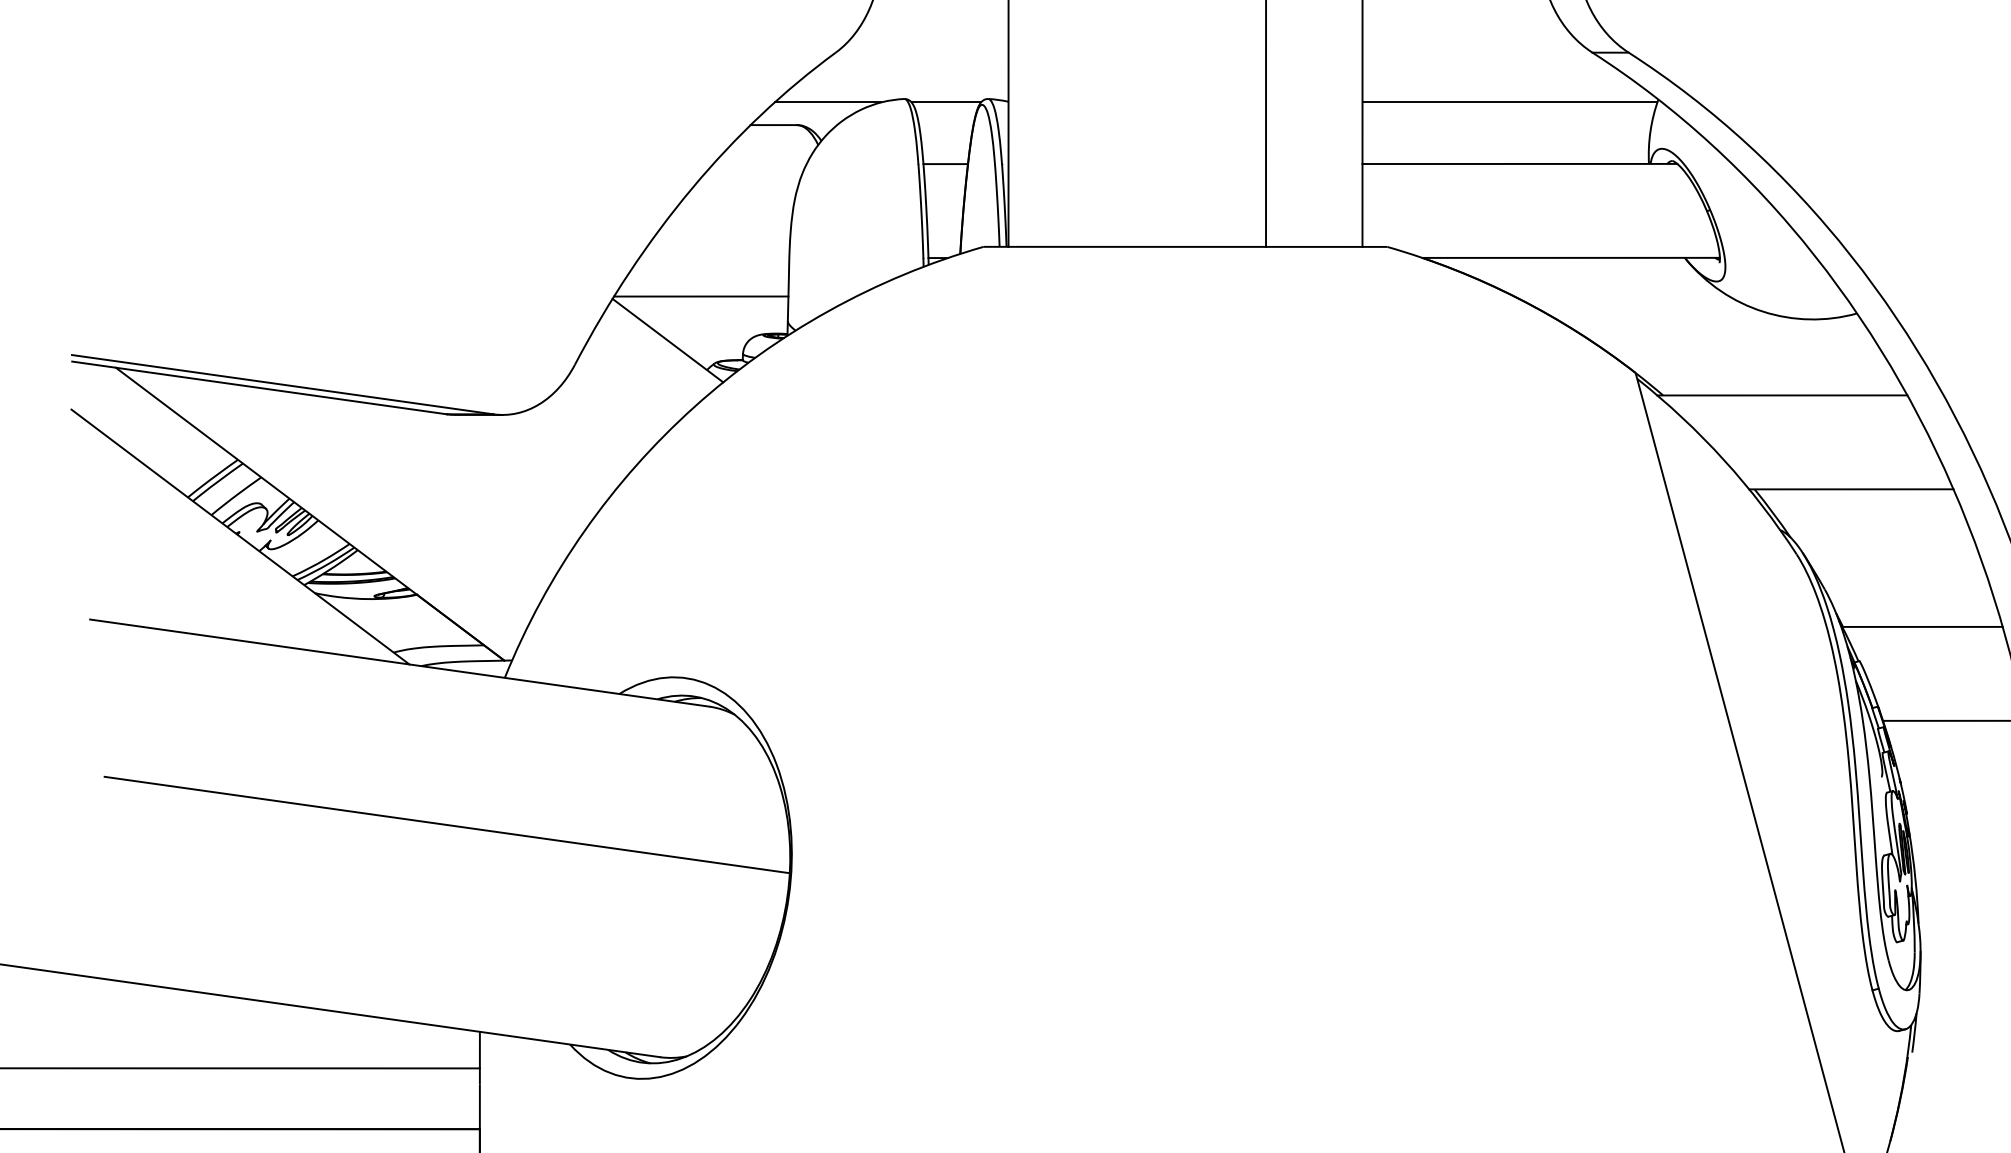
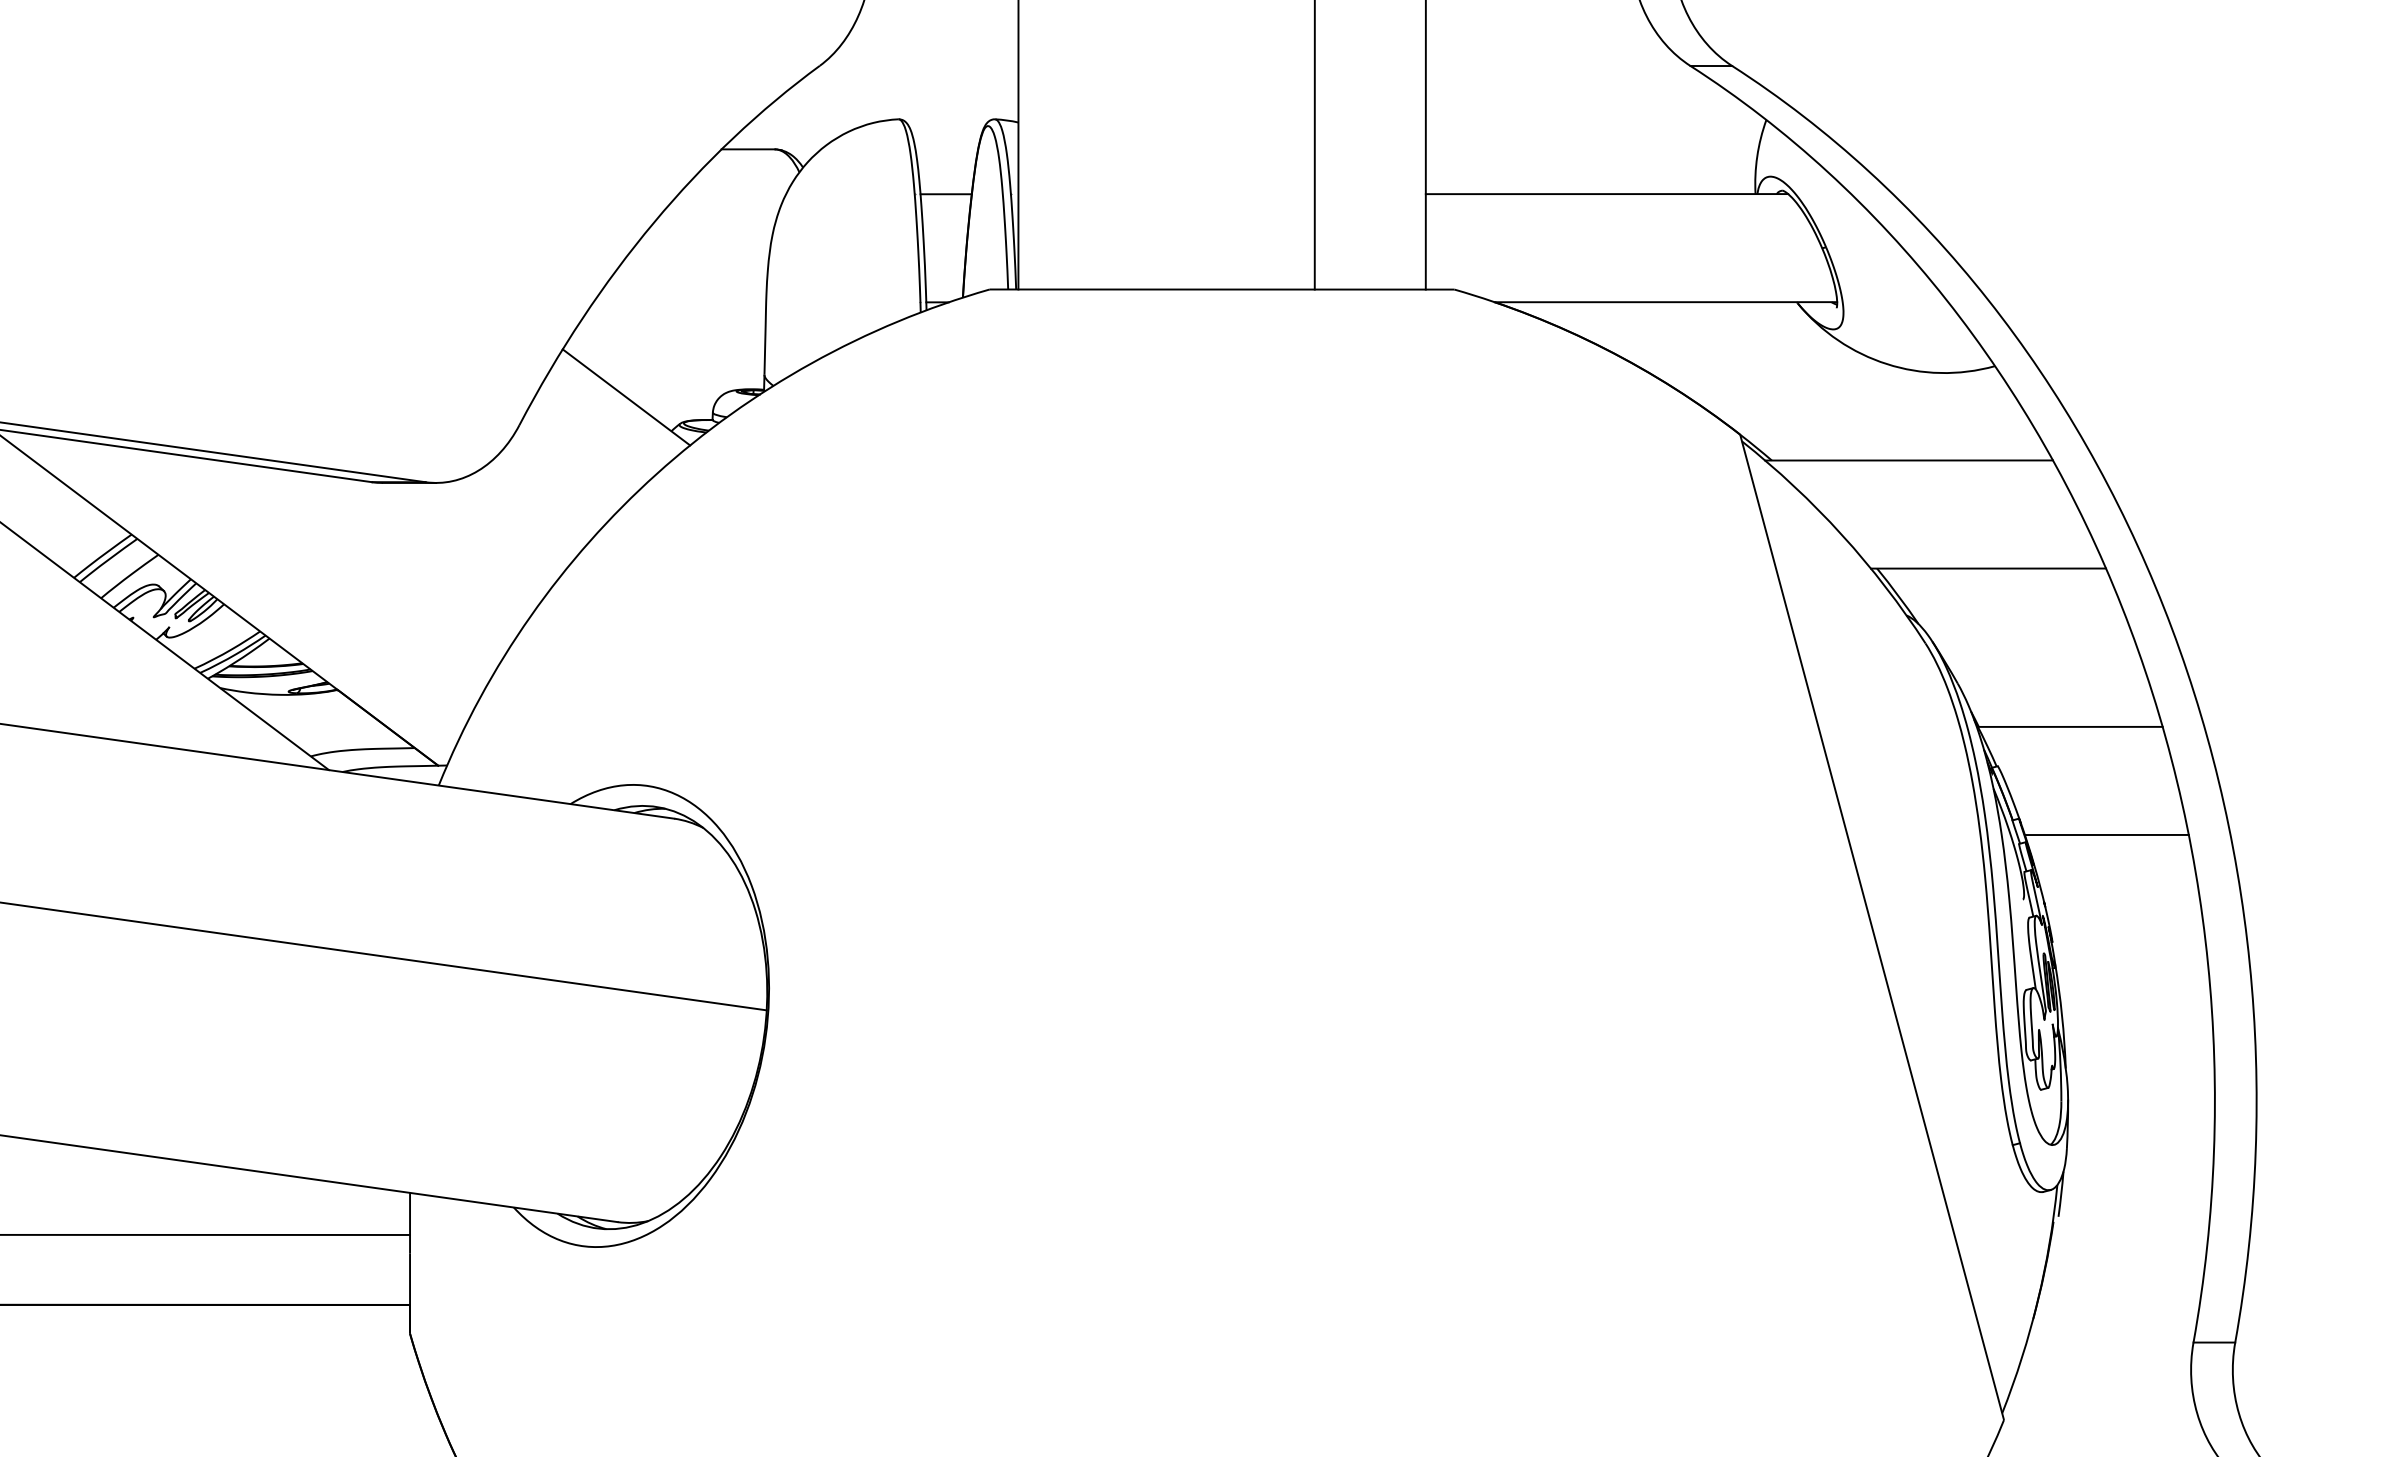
line: (827, 102) -> (810, 123), removed
line: (946, 102) -> (946, 123), removed
line: (1509, 102) -> (1595, 123), removed
line: (700, 296) -> (664, 346), removed

